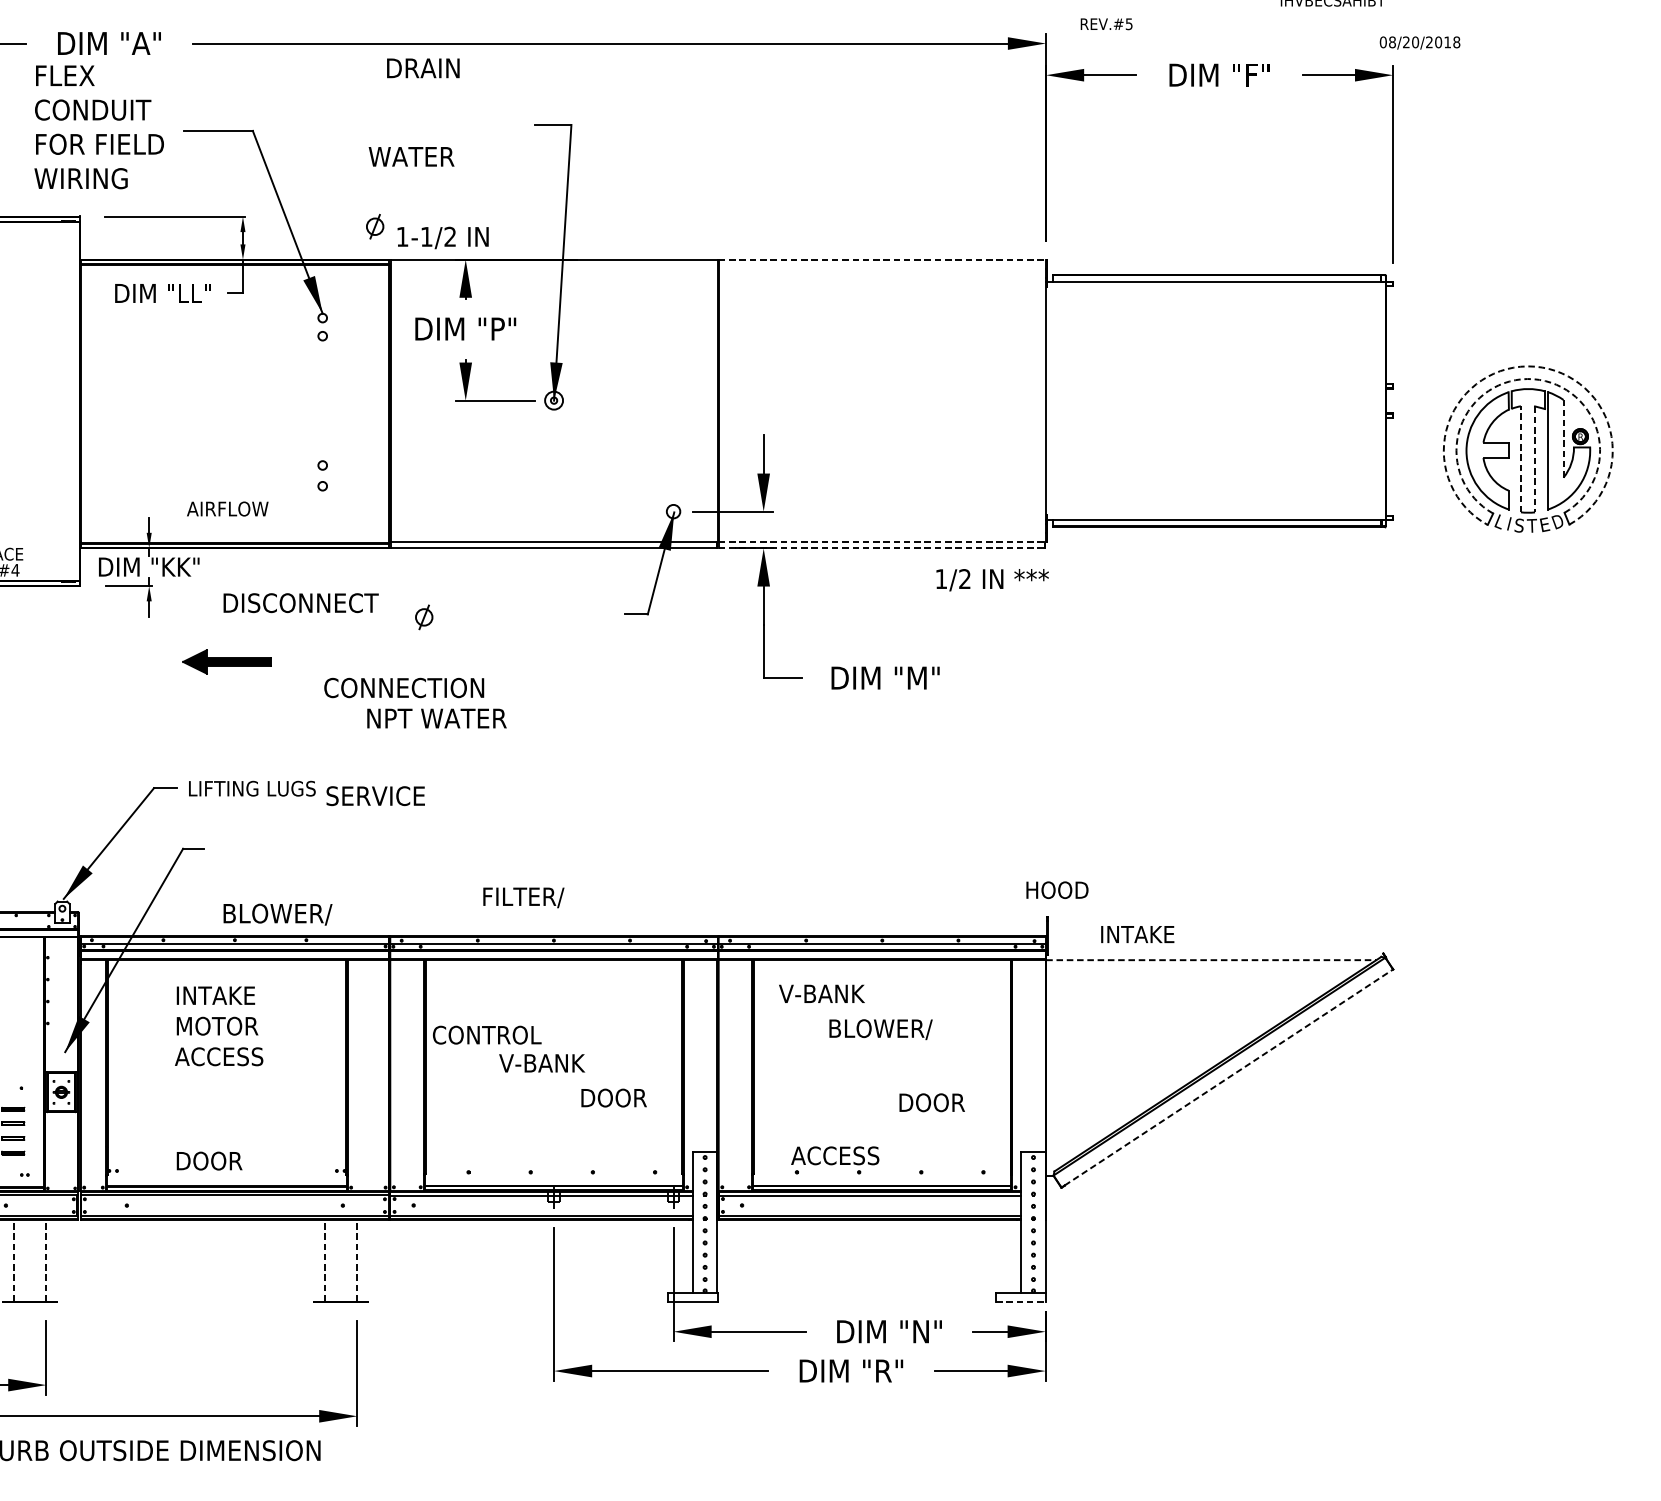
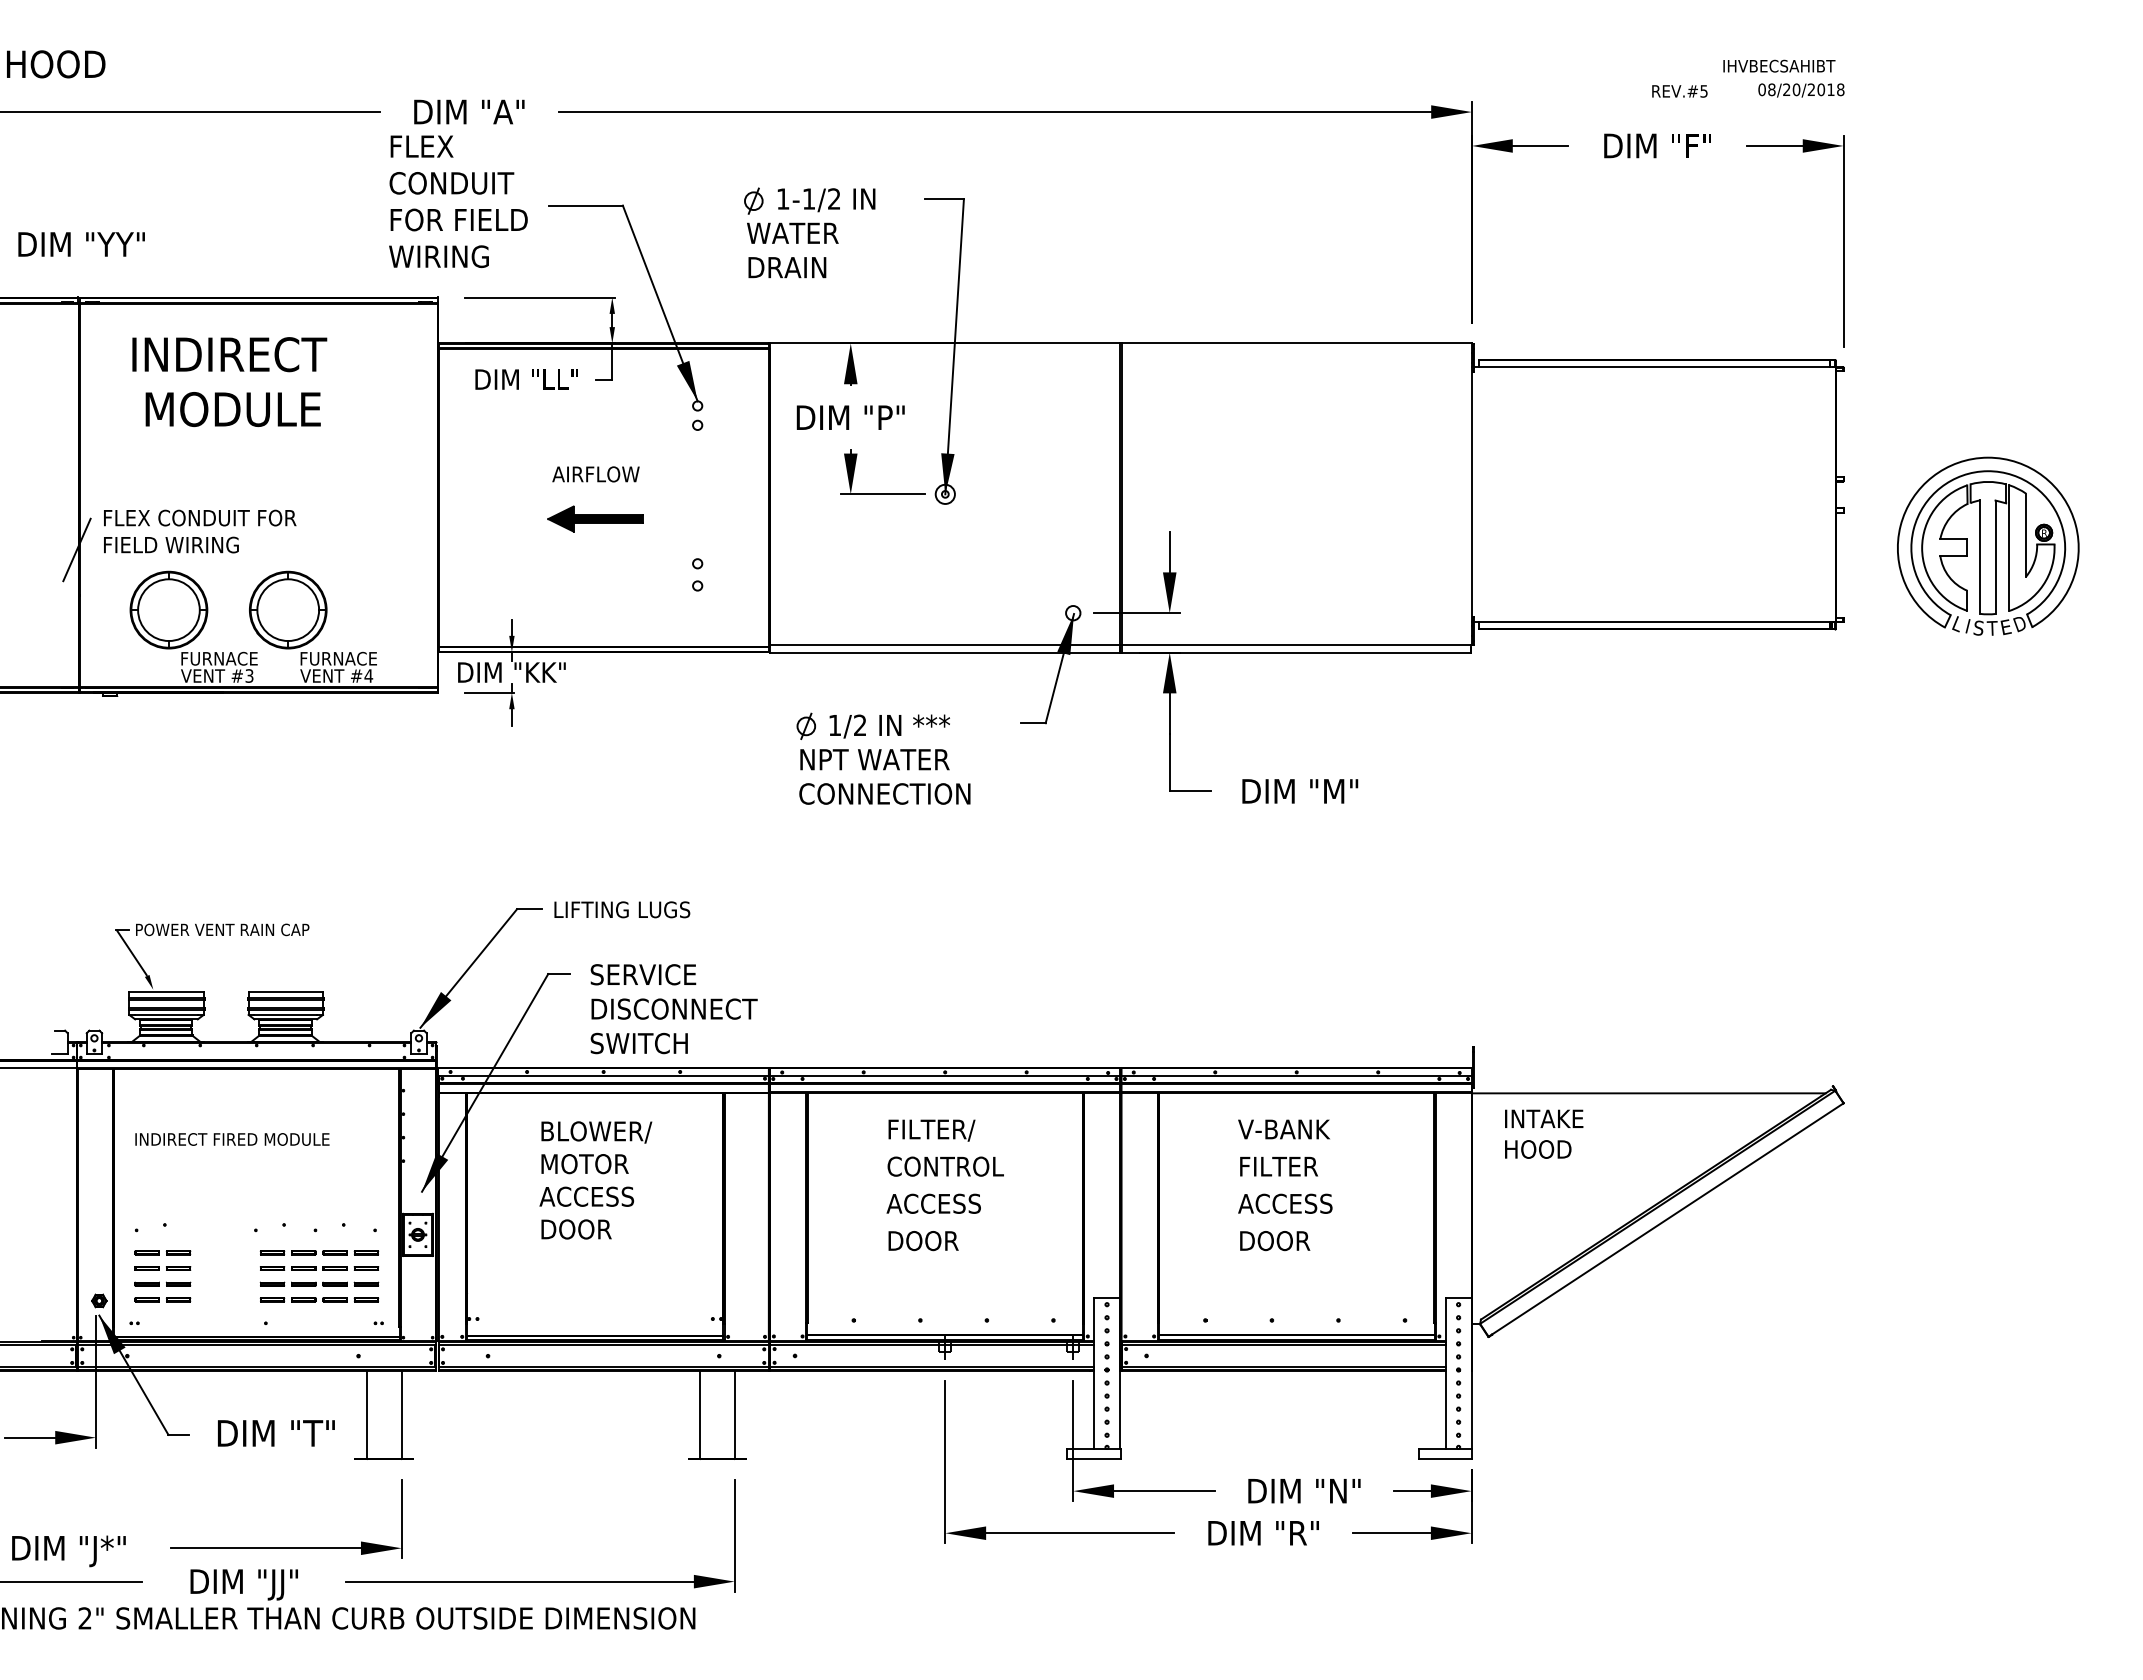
text: (1106, 24) -> (1679, 91), moved
text: (1420, 43) -> (1801, 90), moved
text: (423, 68) -> (787, 267), moved
part: (374, 226) -> (753, 200), moved
text: (443, 238) -> (826, 200), moved
line: (883, 259) -> (1297, 343), dashed -> solid
arc: (1527, 366) -> (1987, 457), dashed -> solid
arc: (1527, 379) -> (1987, 471), dashed -> solid
line: (1563, 439) -> (2026, 535), dashed -> solid
line: (1521, 459) -> (1980, 557), dashed -> solid
line: (1535, 459) -> (1995, 557), dashed -> solid
text: (227, 509) -> (595, 474), moved
line: (883, 541) -> (1297, 645), dashed -> solid
line: (882, 548) -> (1296, 652), dashed -> solid
text: (992, 580) -> (889, 726), moved
text: (301, 602) -> (674, 1008), moved
part: (227, 661) -> (595, 518), moved
text: (403, 687) -> (884, 793), moved
text: (436, 718) -> (874, 759), moved
text: (375, 795) -> (643, 974), moved
text: (1057, 890) -> (1538, 1149), moved
text: (523, 897) -> (931, 1130), moved
text: (277, 914) -> (649, 1044), BLOWER/ -> SWITCH
text: (1138, 934) -> (1544, 1118), moved
line: (1210, 960) -> (1648, 1093), dashed -> solid
text: (821, 993) -> (1283, 1129), moved
text: (229, 996) -> (597, 1132), INTAKE -> BLOWER/
text: (882, 1029) -> (1296, 1167), BLOWER/ -> FILTER
text: (486, 1035) -> (945, 1166), moved
text: (543, 1063) -> (933, 1203), V-BANK -> ACCESS
line: (1229, 1077) -> (1668, 1218), dashed -> solid
text: (614, 1098) -> (923, 1241), moved
text: (932, 1103) -> (1275, 1241), moved
text: (835, 1155) -> (1285, 1203), moved
text: (209, 1161) -> (576, 1229), moved
line: (14, 1261) -> (367, 1415), dashed -> solid
line: (46, 1261) -> (401, 1415), dashed -> solid
line: (325, 1261) -> (700, 1415), dashed -> solid
line: (357, 1261) -> (734, 1415), dashed -> solid
line: (1021, 1302) -> (1445, 1459), dashed -> solid

